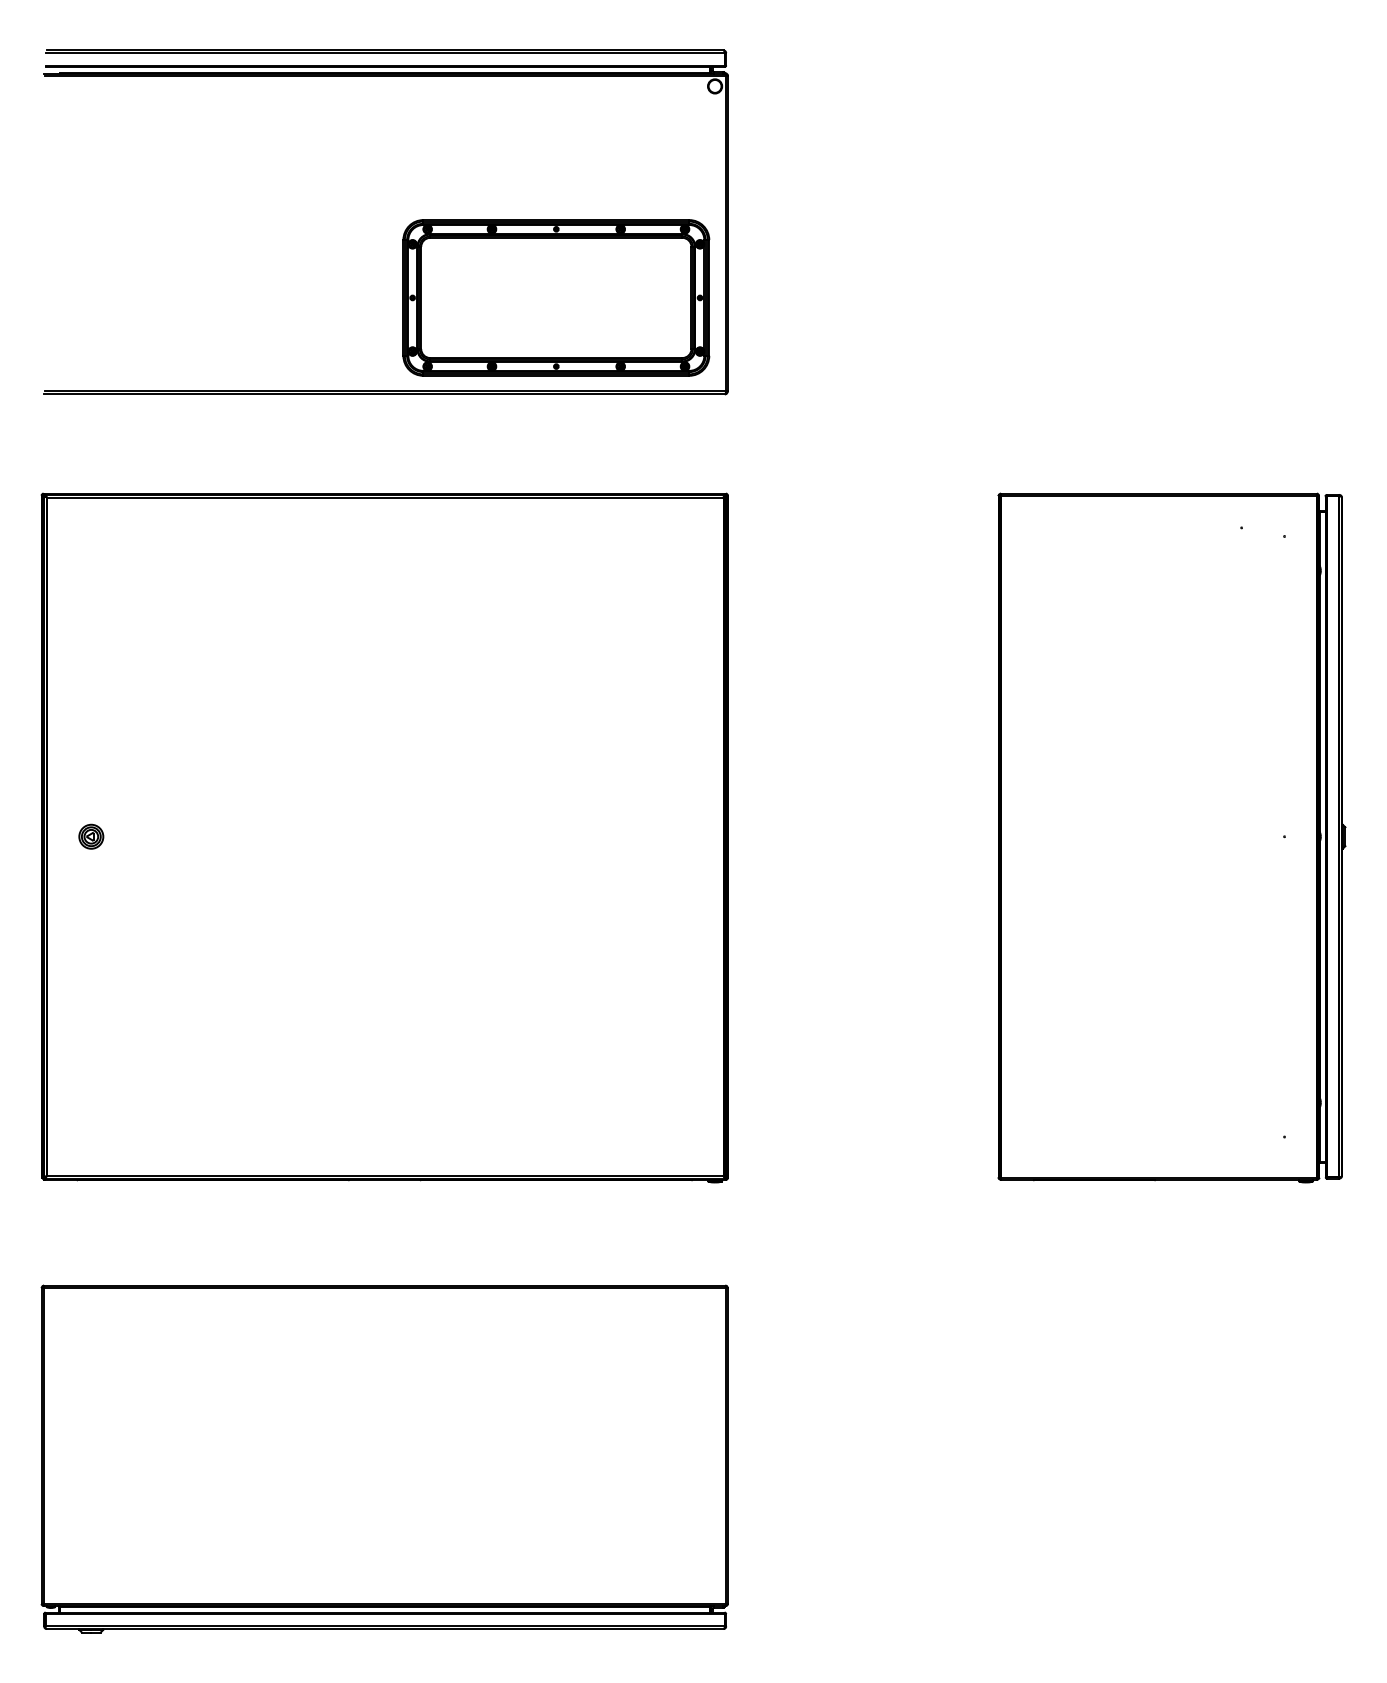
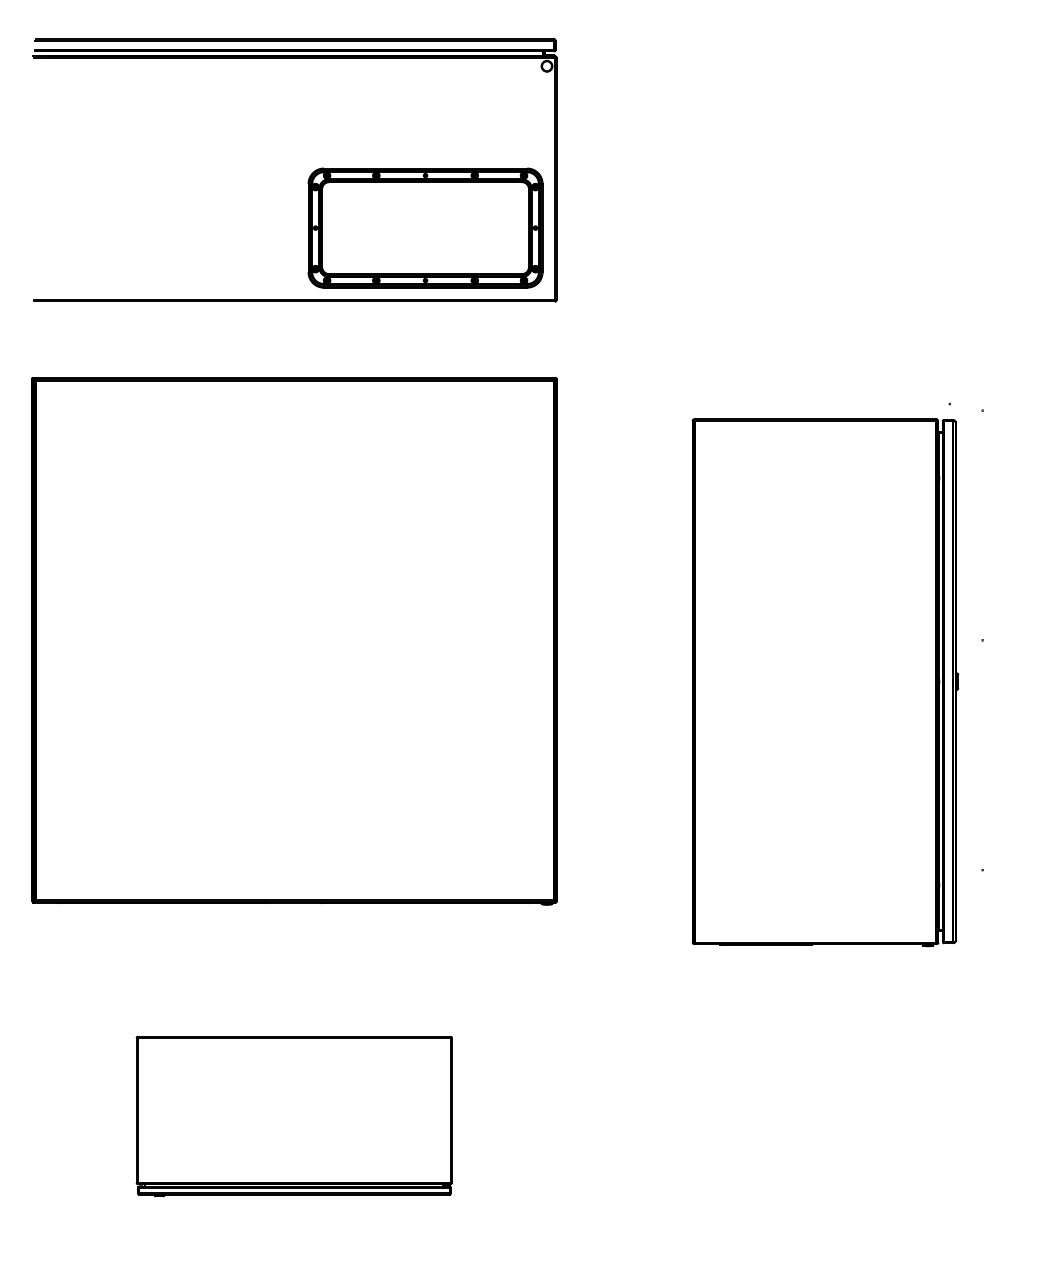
part: (91, 836) -> (69, 640), removed
part: (1171, 837) -> (825, 682), moved
part: (384, 1458) -> (294, 1116), size x0.6

